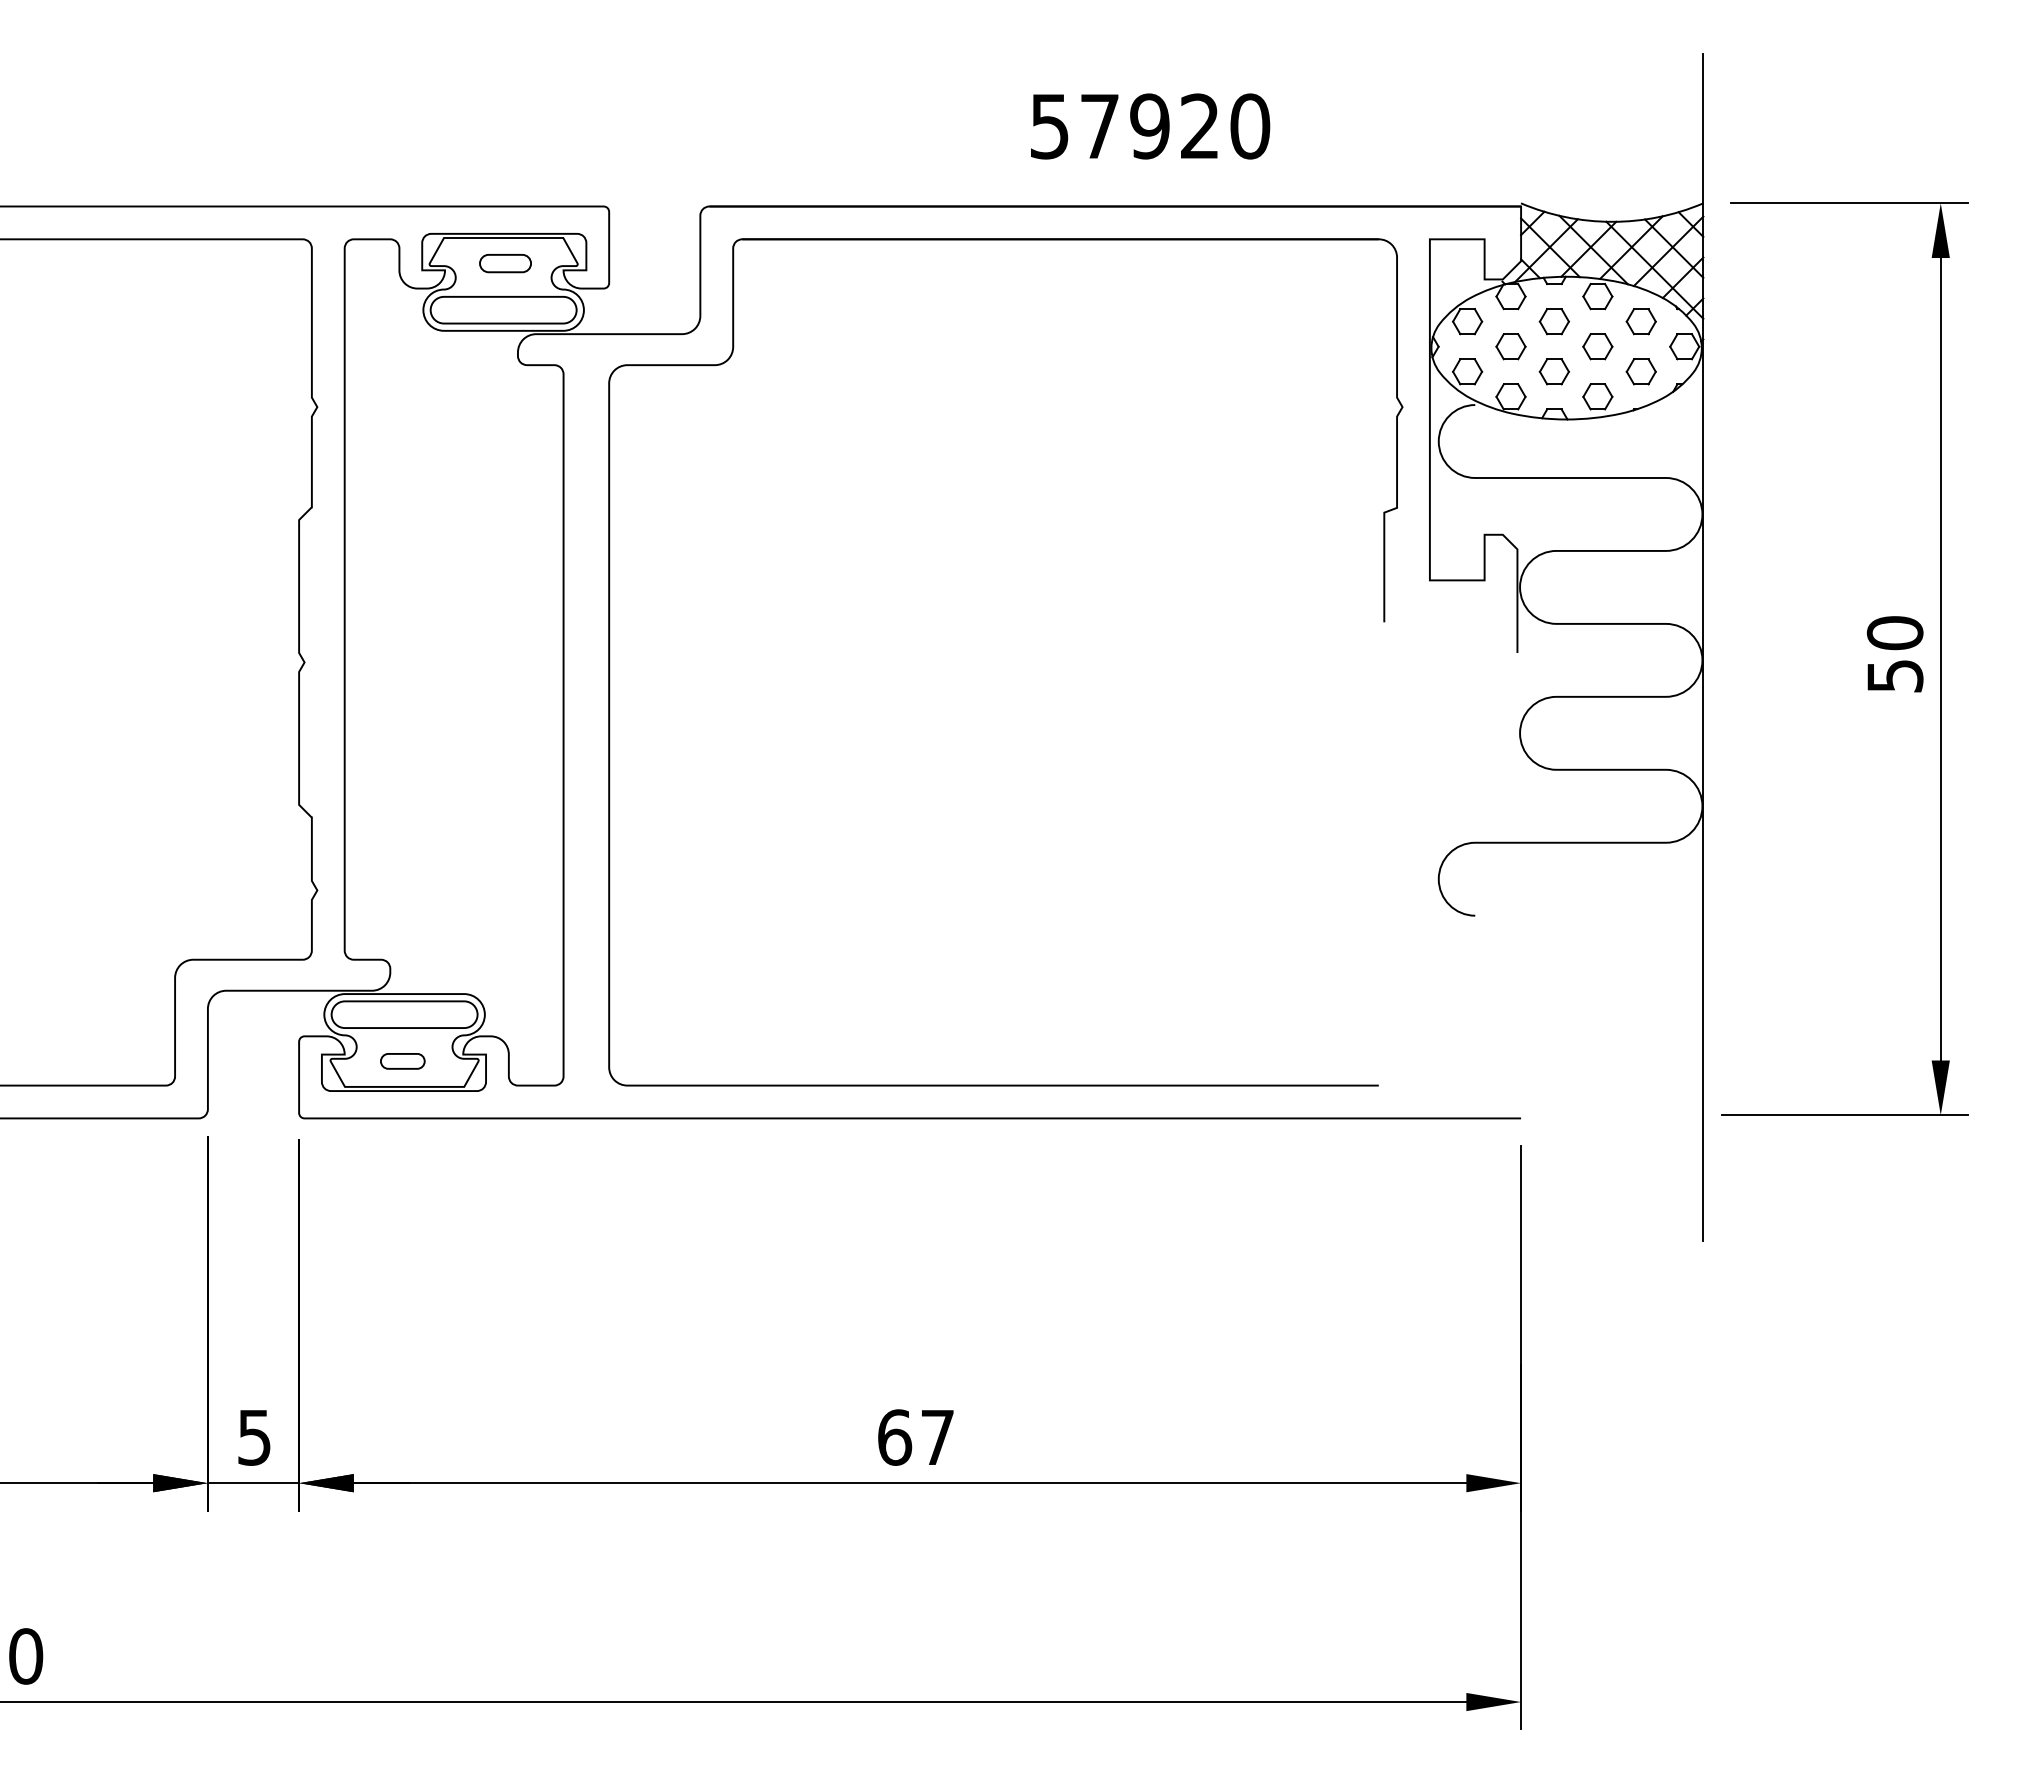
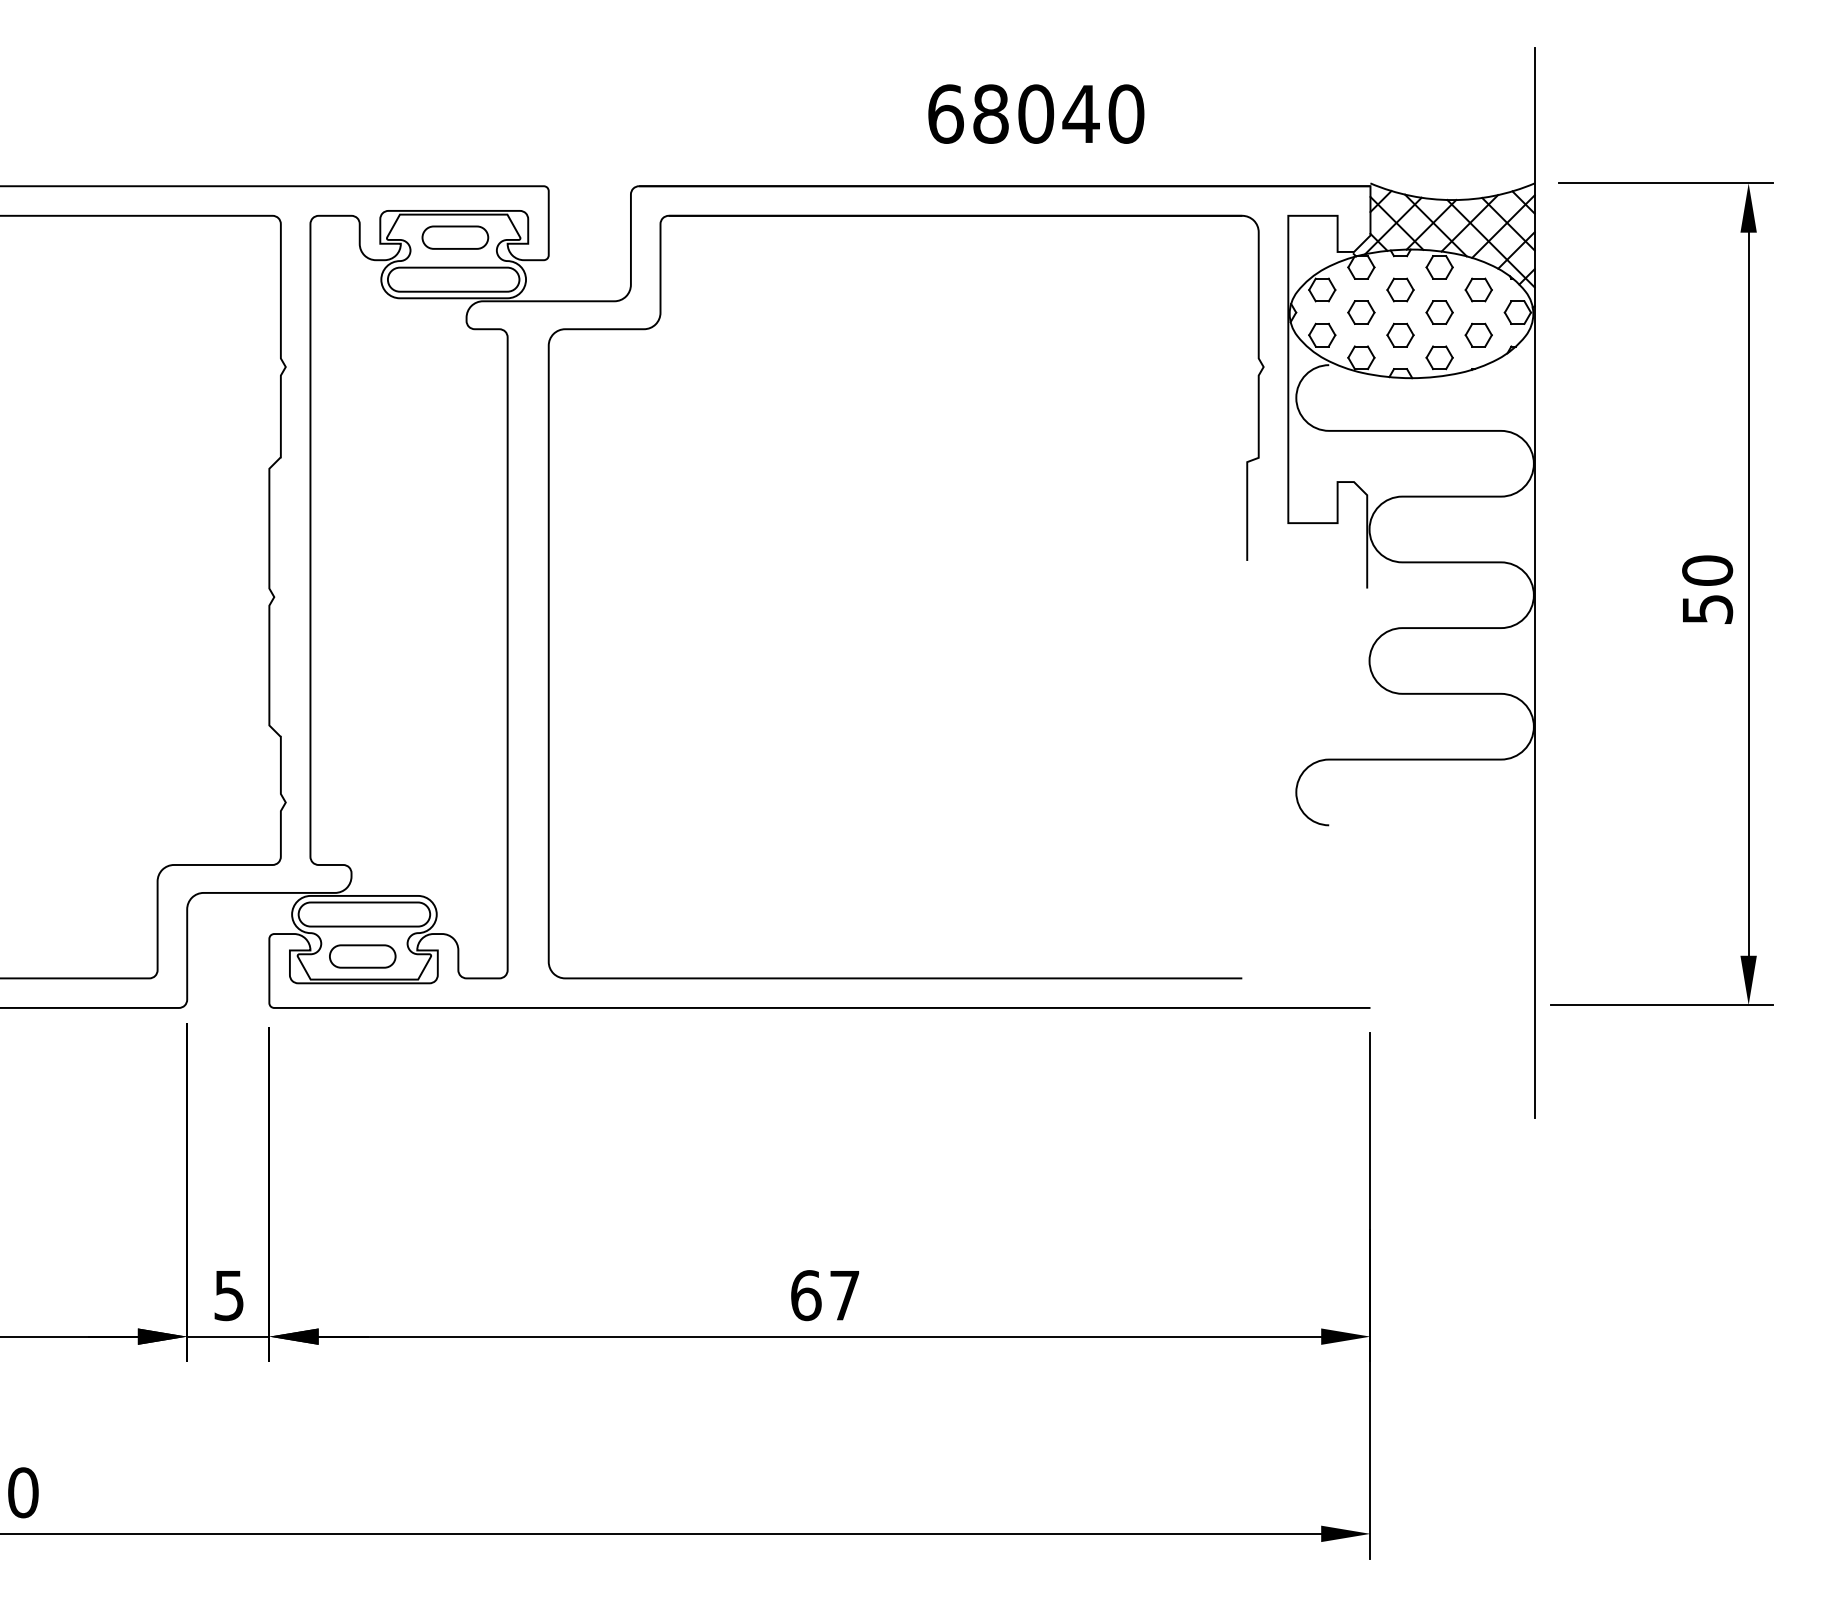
text: (1125, 126) -> (1014, 114), 57920 -> 68040
part: (505, 263) -> (455, 237), size x1.43
part: (402, 1061) -> (362, 956), size x1.67

